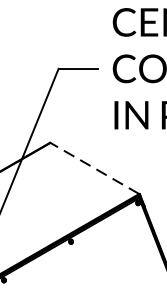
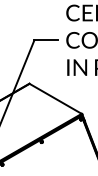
line: (94, 167) -> (55, 98), dashed -> solid

